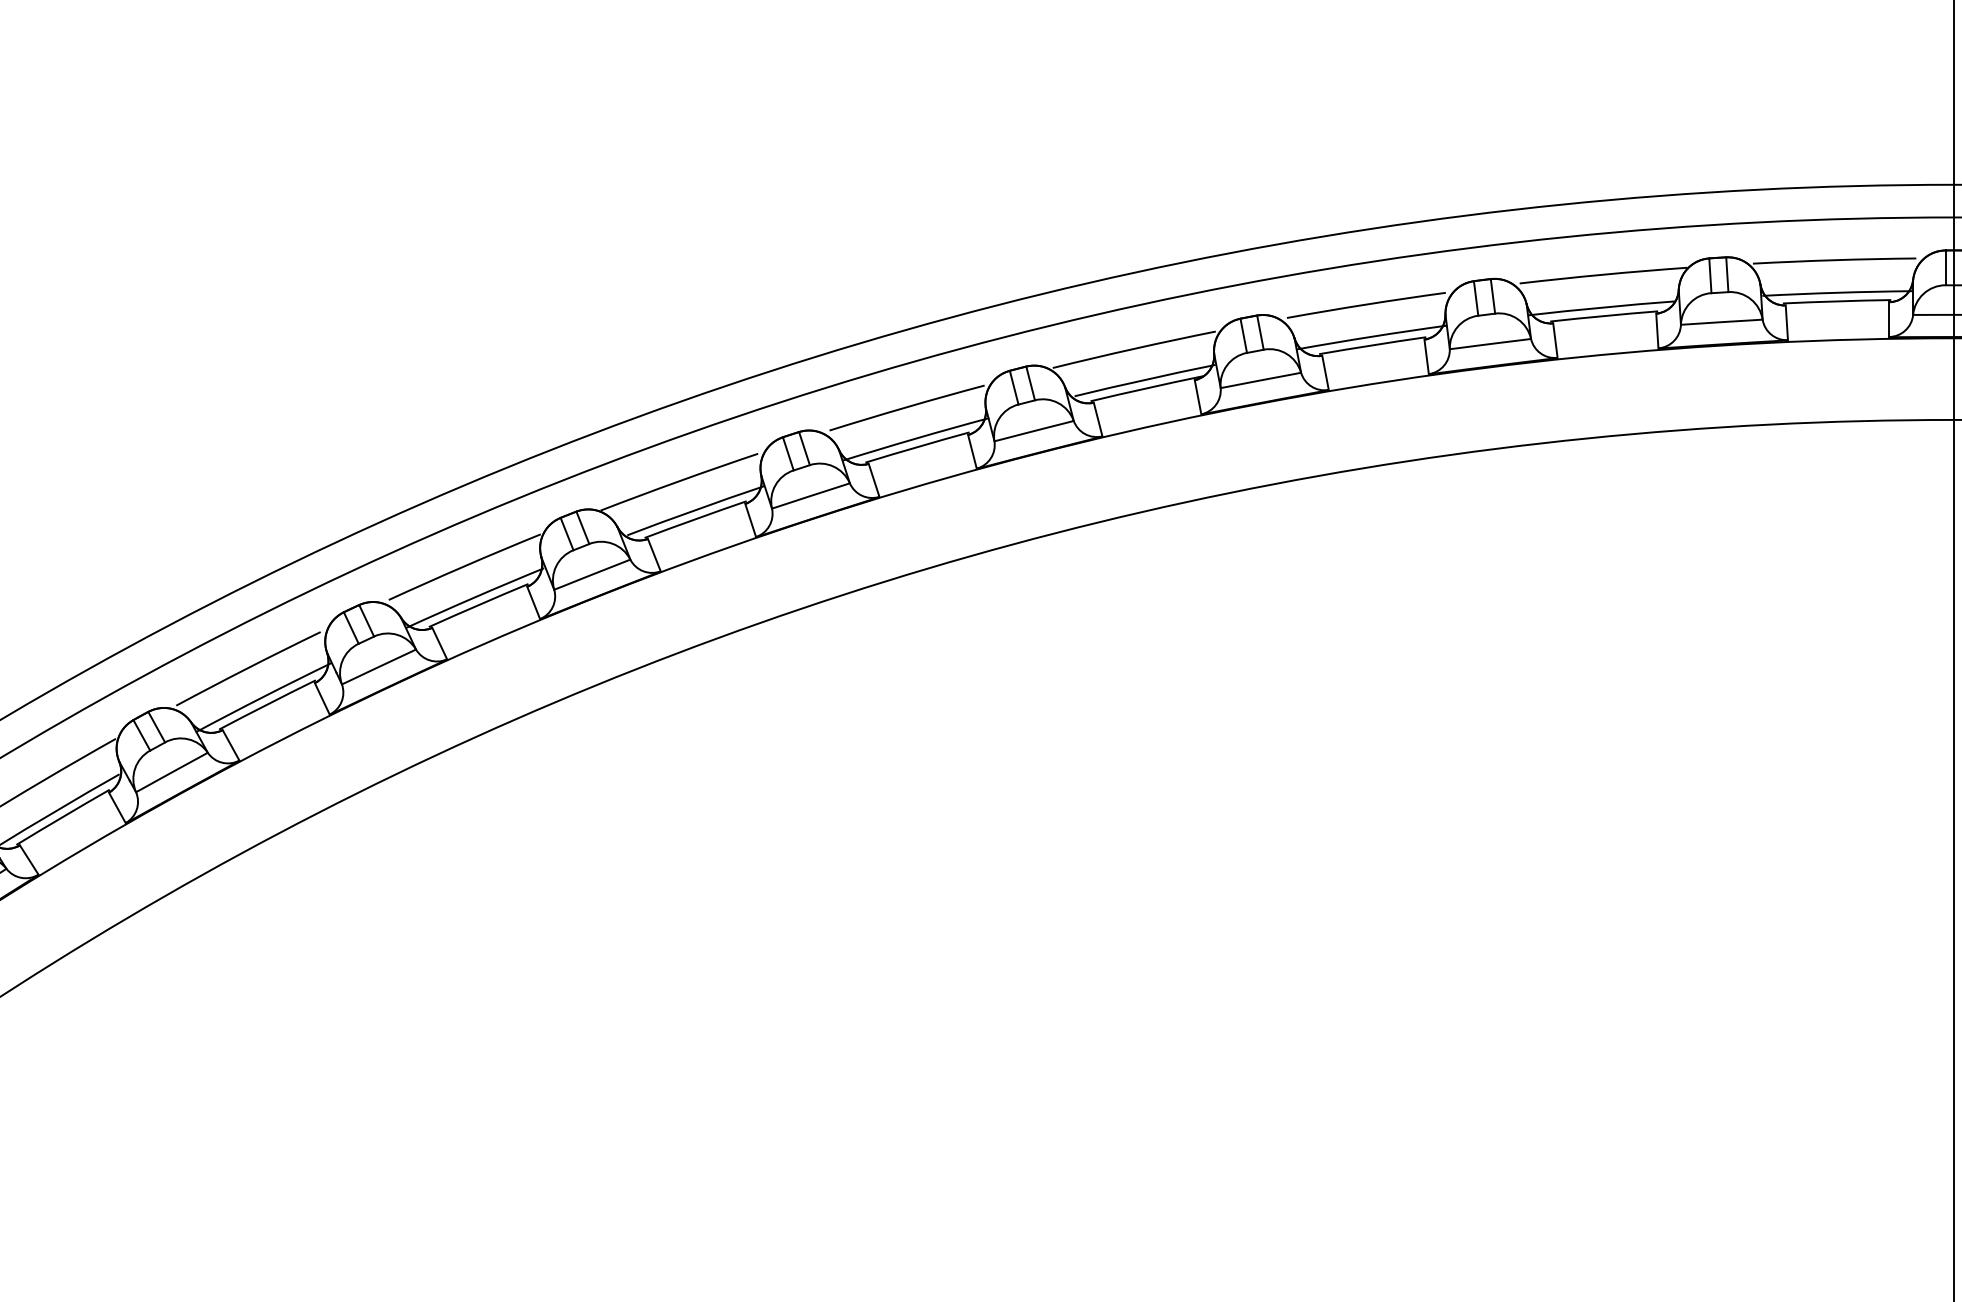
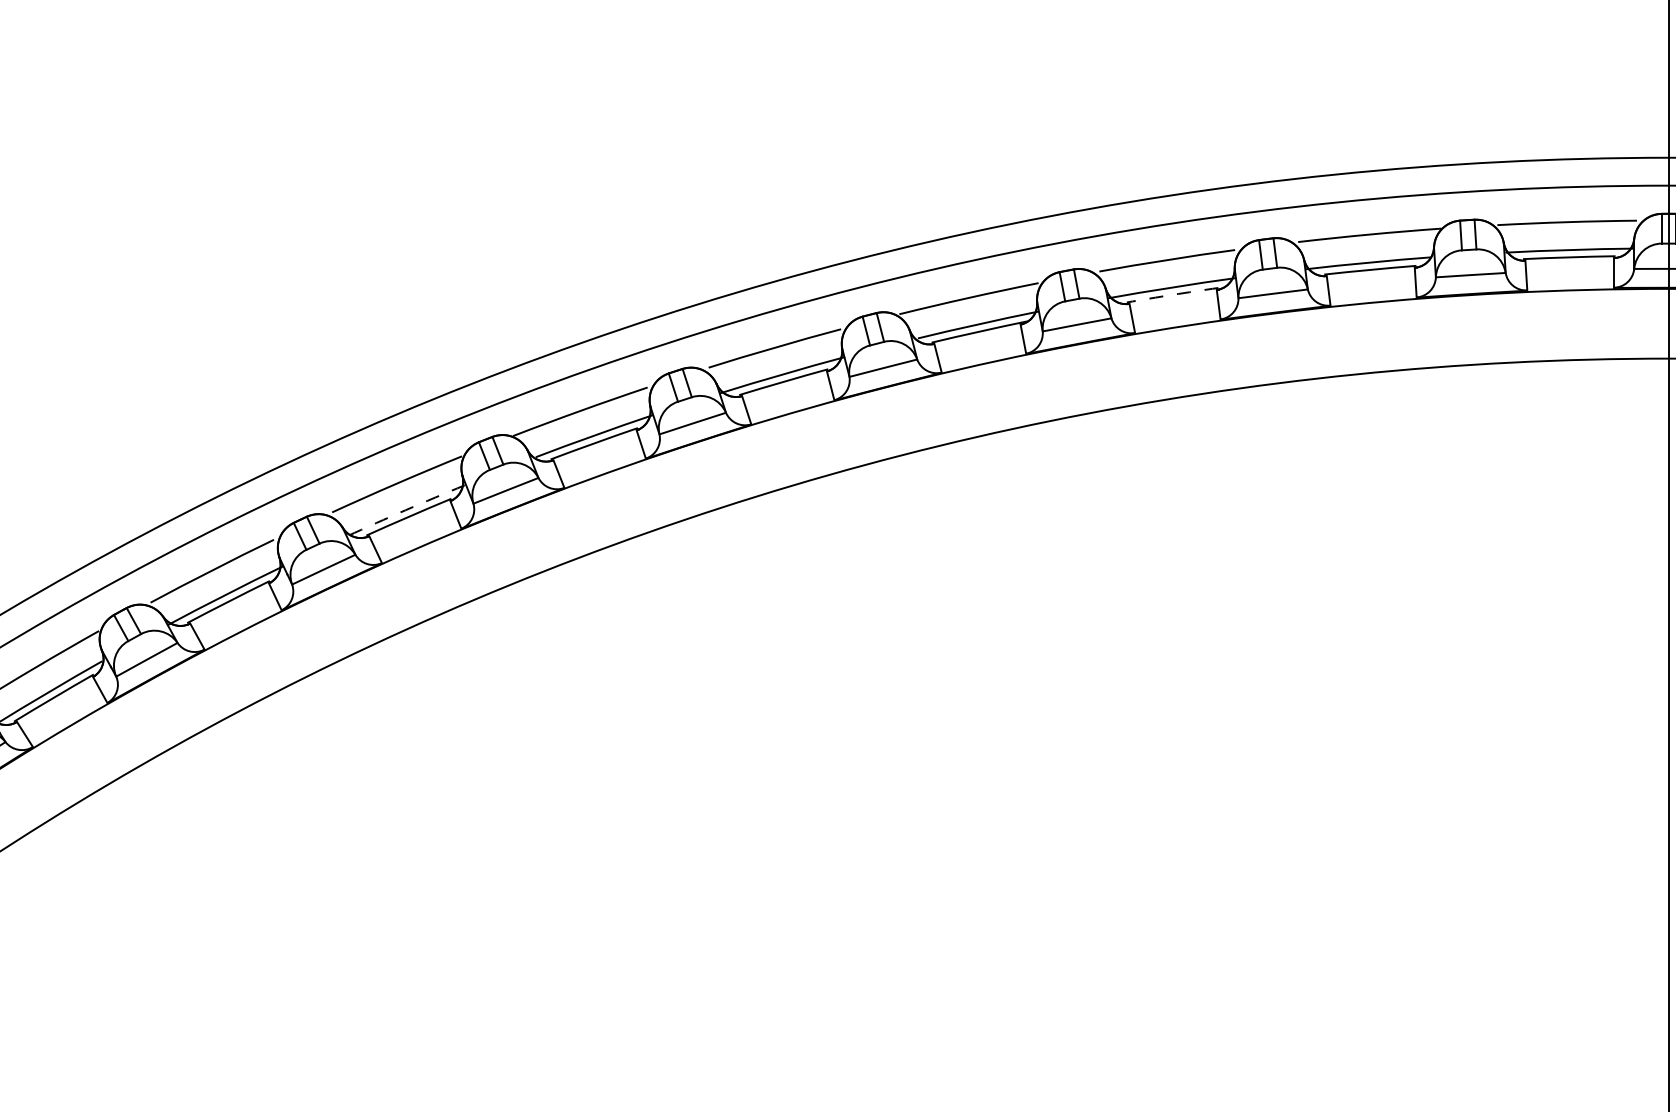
arc: (1372, 345) -> (1172, 295), solid -> dashed
arc: (474, 597) -> (405, 510), solid -> dashed

